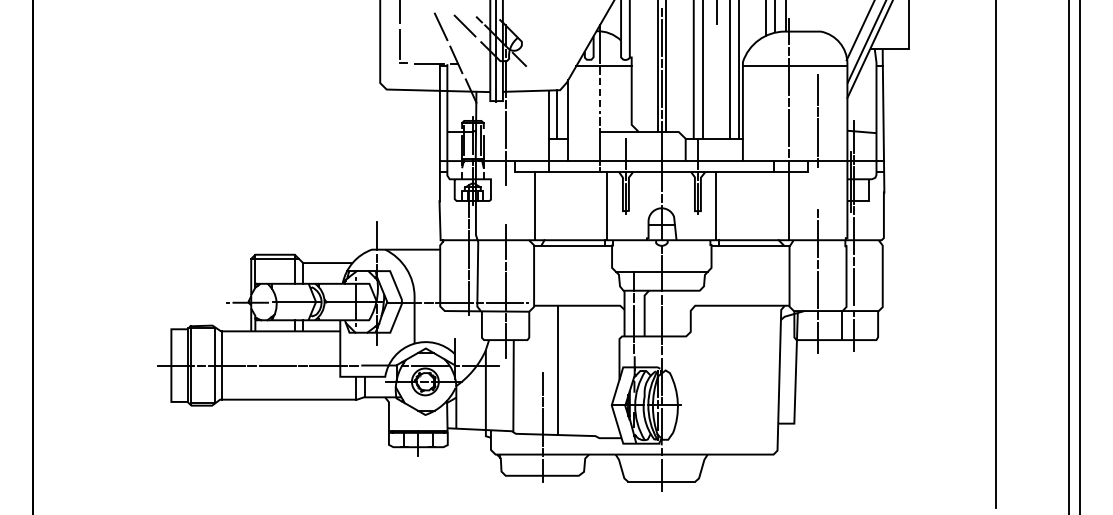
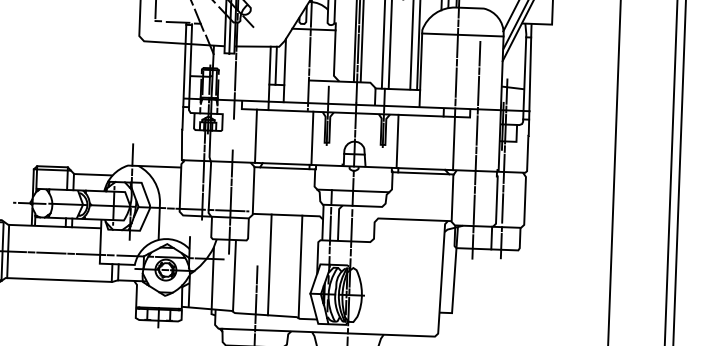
line: (599, 96) -> (309, 52), dashed -> solid
line: (817, 188) -> (476, 130), added
line: (597, 371) -> (300, 266), added

